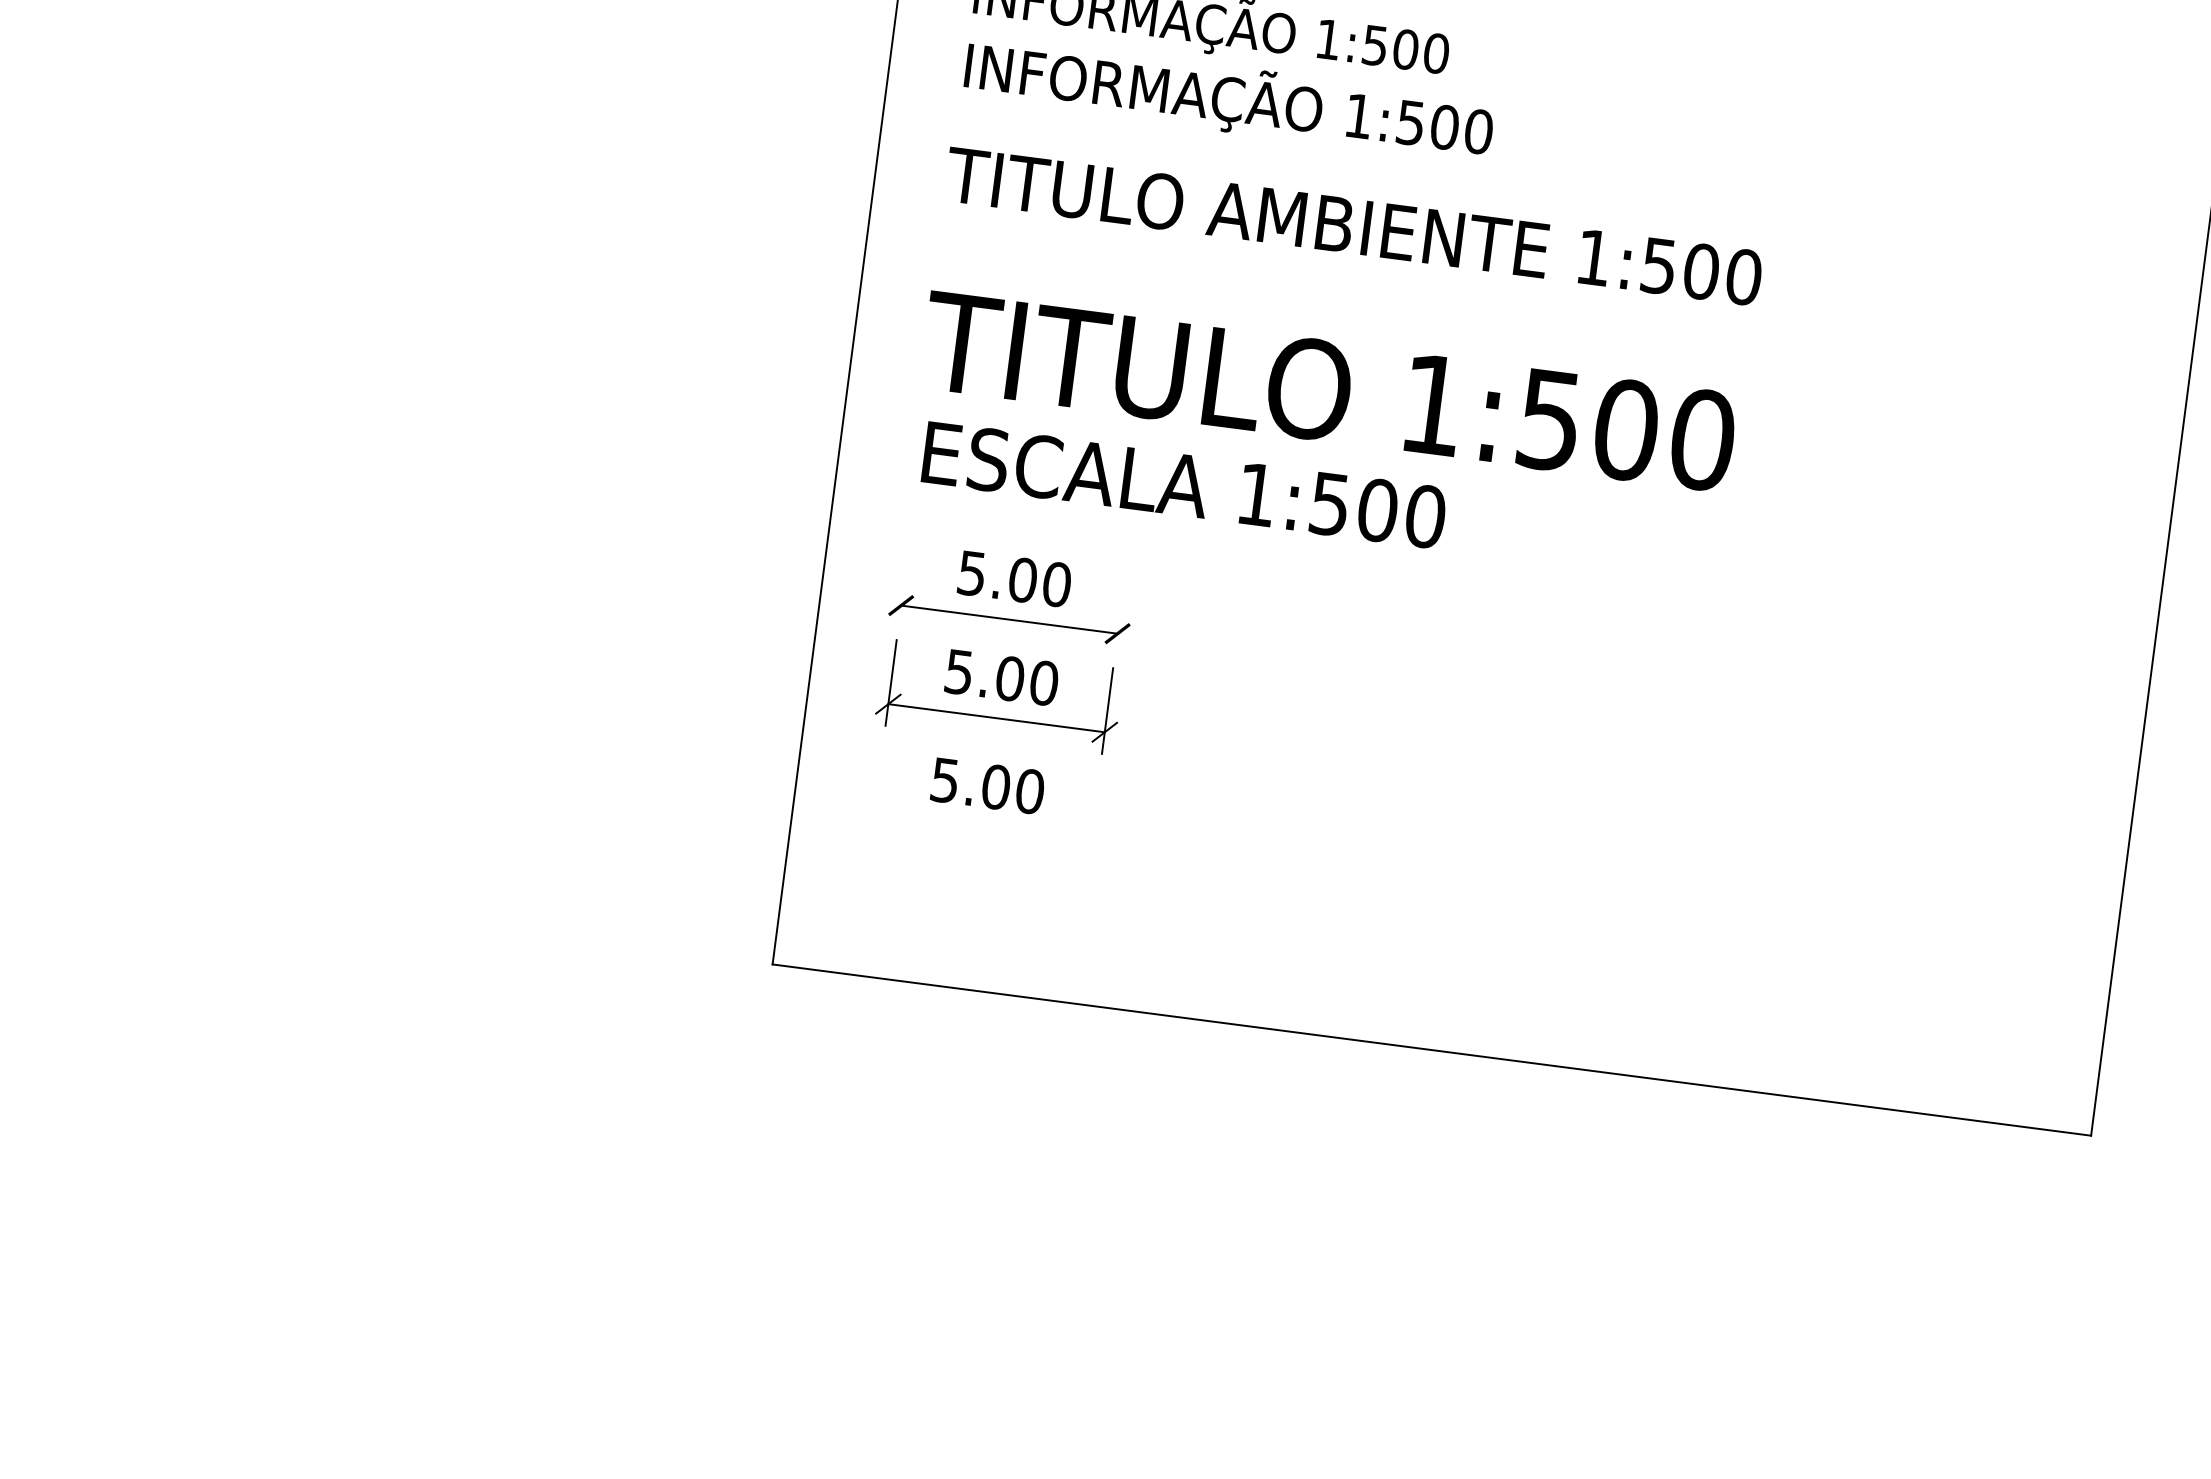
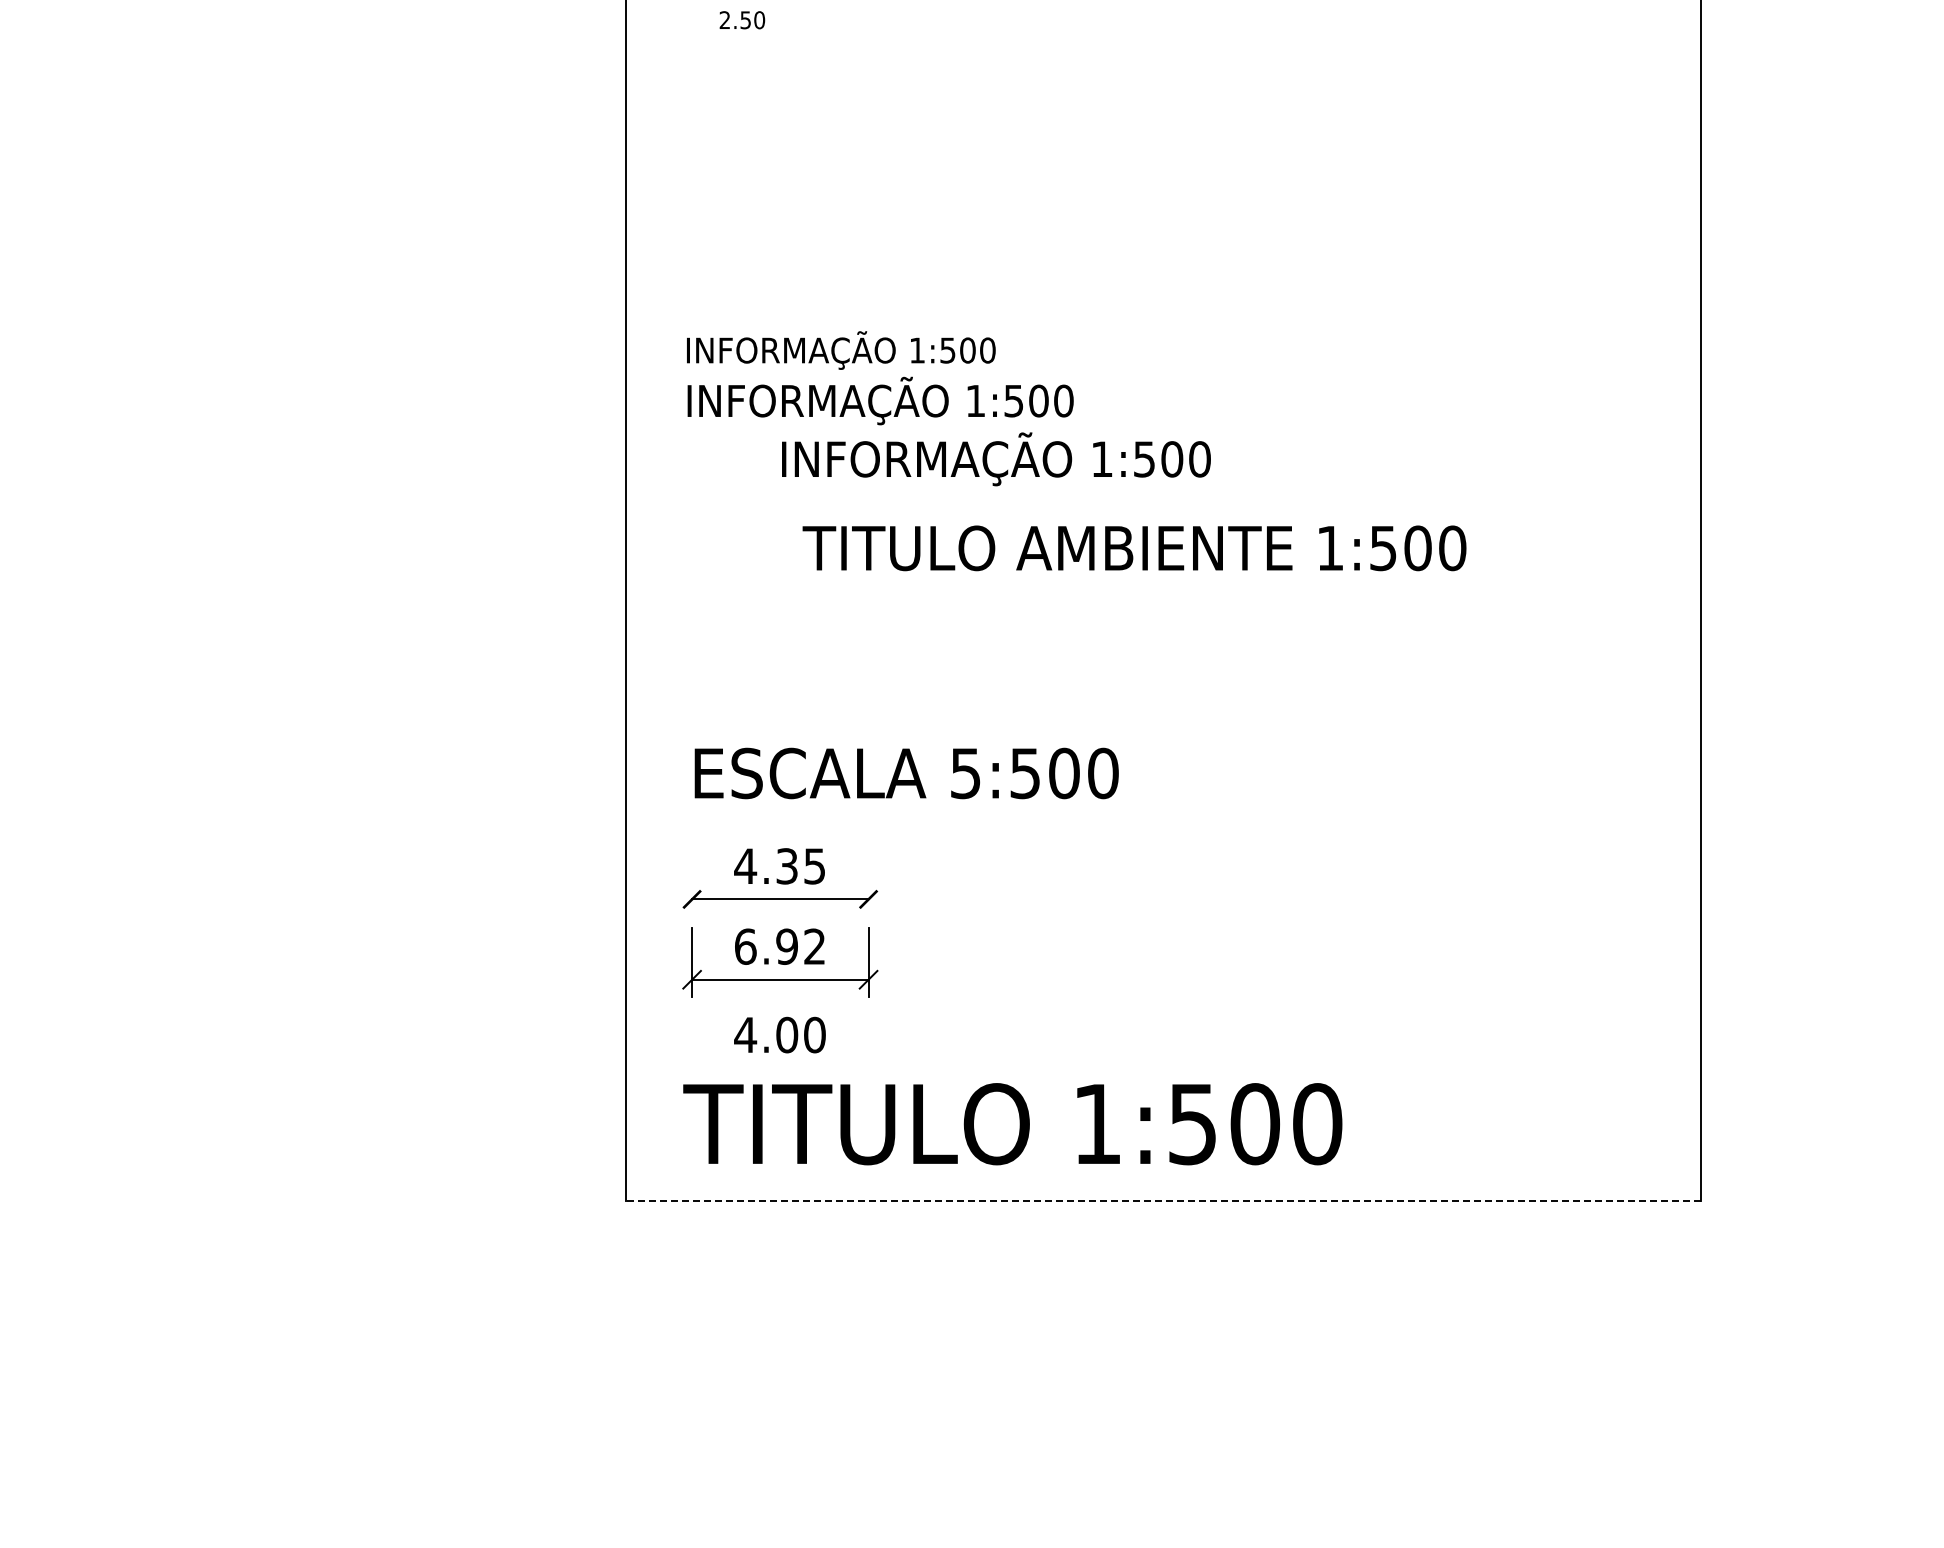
text: (1229, 99) -> (996, 459), moved
text: (1353, 226) -> (1134, 548), moved
text: (1328, 391) -> (1012, 1124), moved
text: (1256, 494) -> (965, 773), 1:500 -> 5:500
text: (1013, 579) -> (779, 866), 5.00 -> 4.35
text: (1002, 677) -> (780, 946), 5.00 -> 6.92
text: (944, 781) -> (745, 1035), 5.00 -> 4.00
line: (1431, 1049) -> (1163, 1200), solid -> dashed

